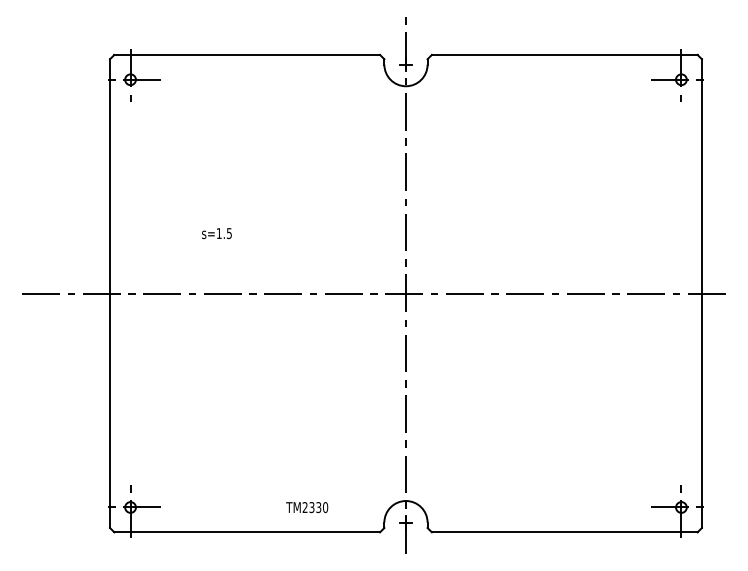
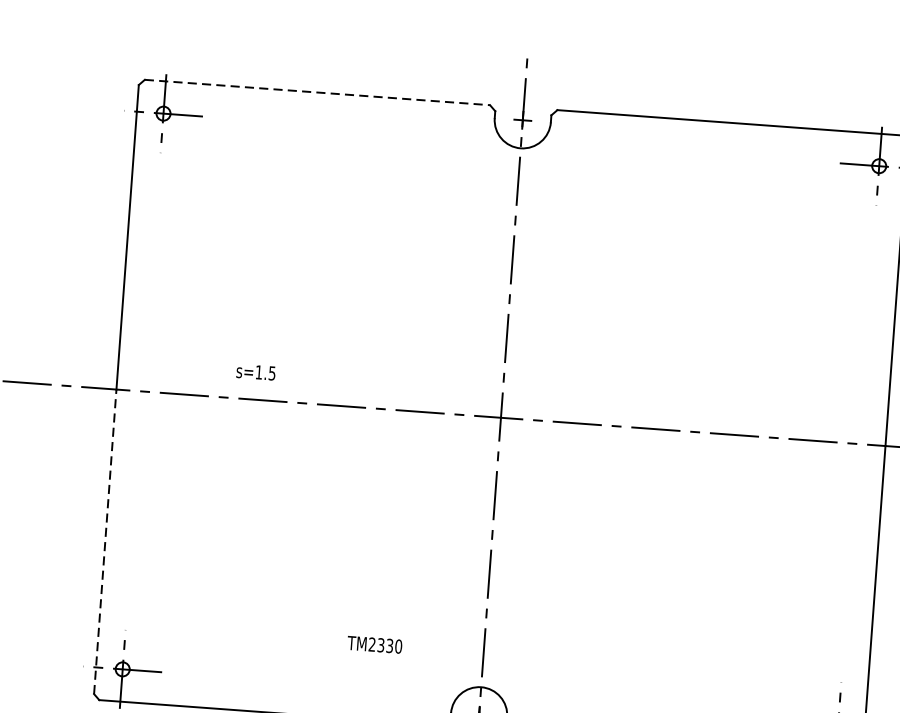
line: (247, 54) -> (317, 91), solid -> dashed
text: (216, 233) -> (255, 372), moved
line: (110, 410) -> (105, 541), solid -> dashed
text: (307, 507) -> (375, 644), moved

